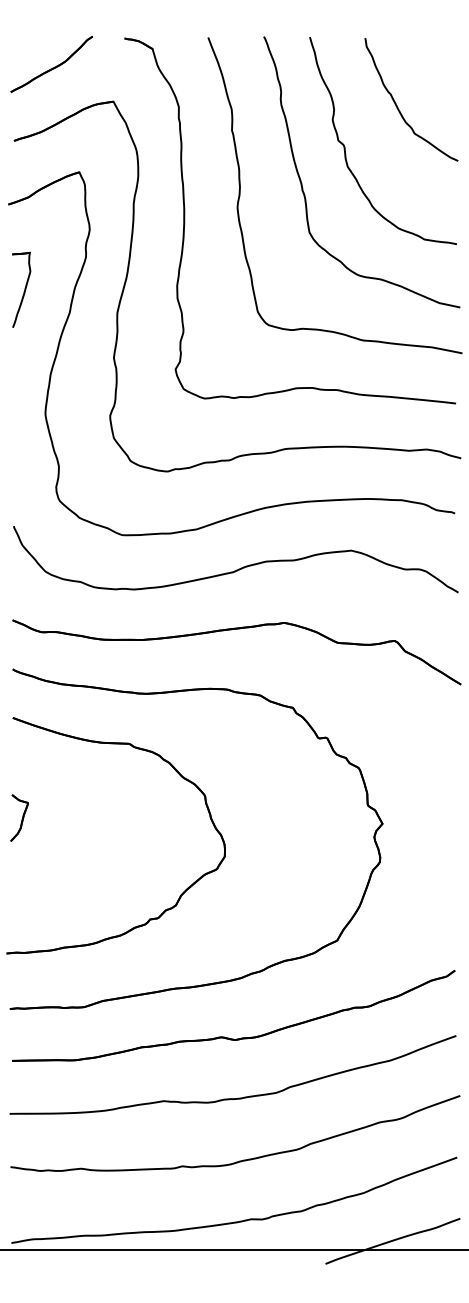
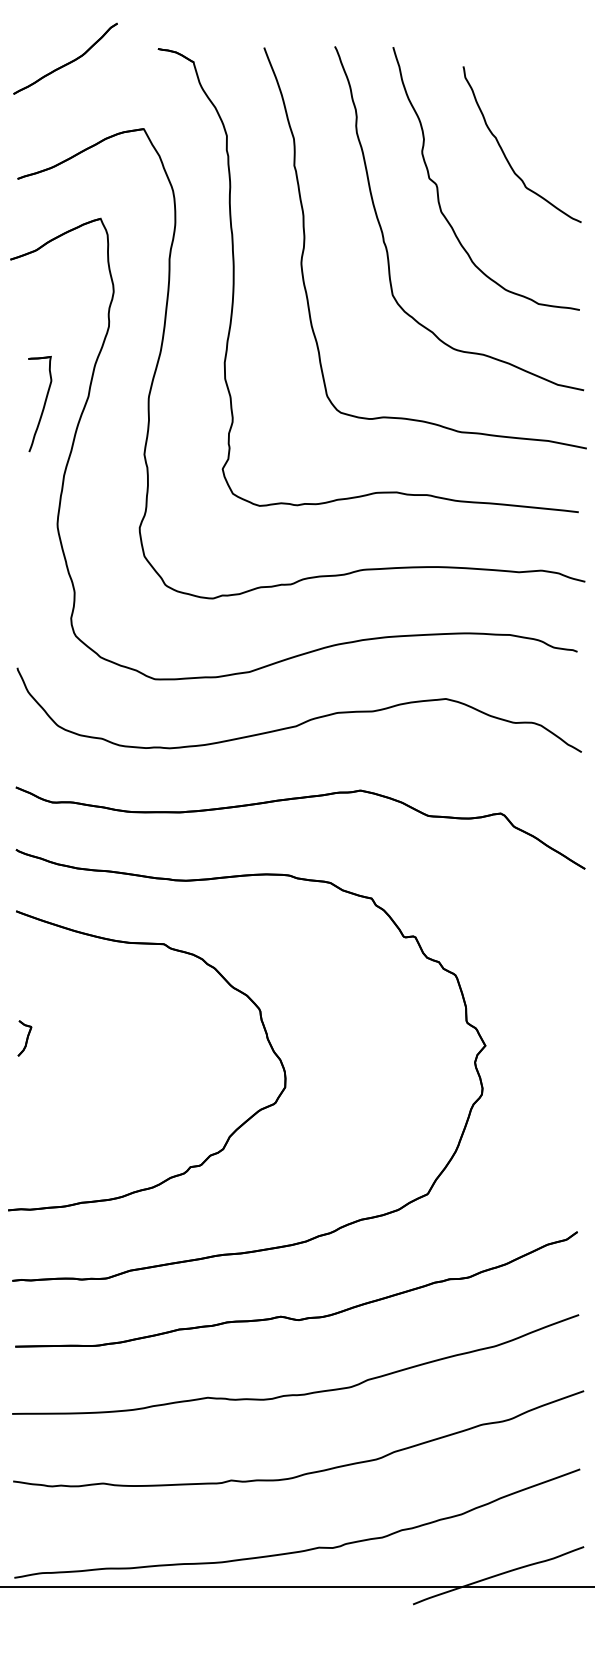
part: (51, 64) -> (65, 58), moved
curve: (397, 105) -> (504, 152), moved
part: (21, 290) -> (40, 404), moved
part: (19, 818) -> (24, 1038), size x0.6

